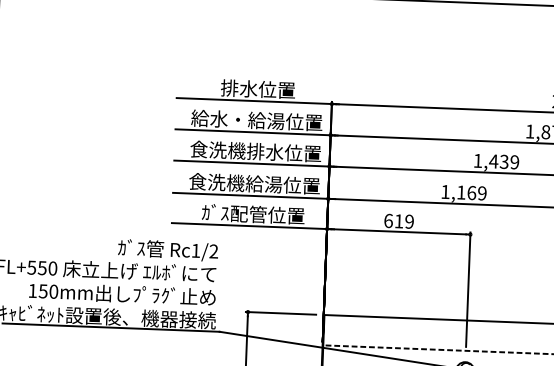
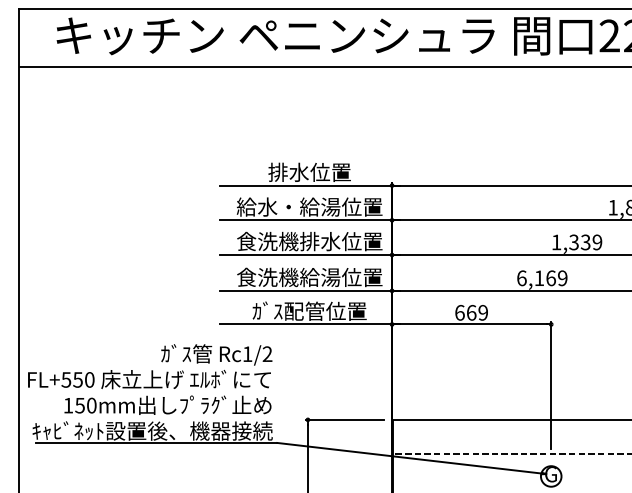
text: (493, 161) -> (573, 242), 1,439 -> 1,339
text: (445, 192) -> (521, 278), 1,169 -> 6,169
text: (398, 221) -> (471, 312), 619 -> 669

